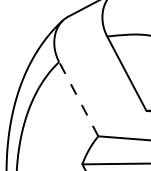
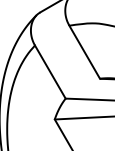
line: (78, 99) -> (50, 72), dashed -> solid

